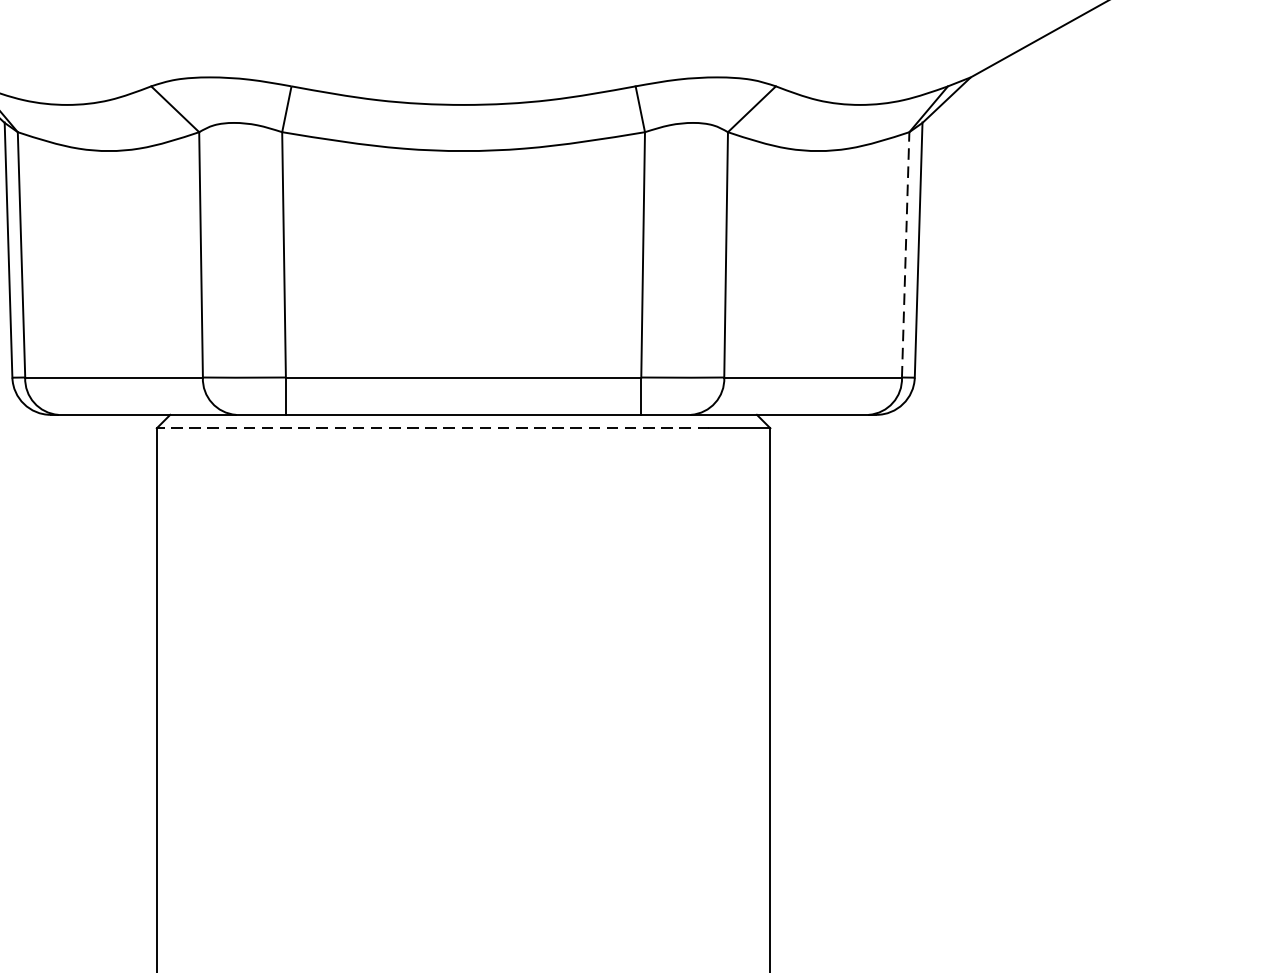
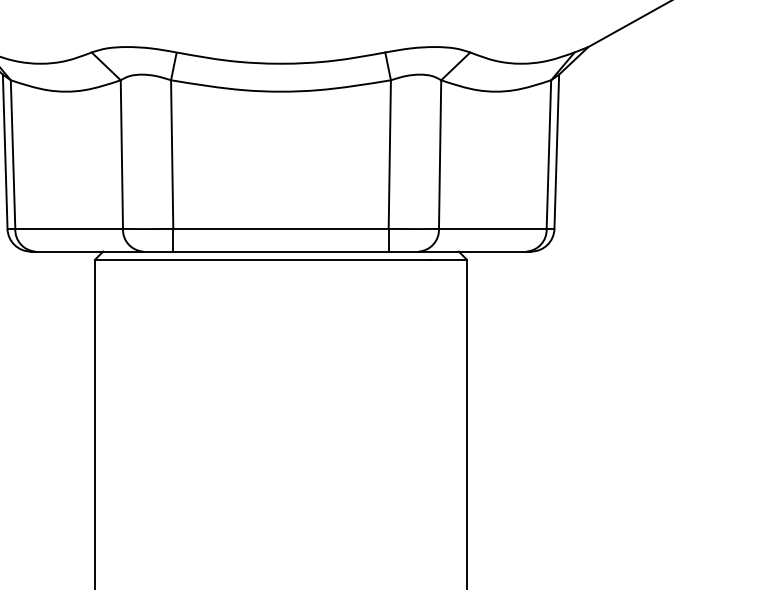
line: (904, 254) -> (548, 154), dashed -> solid
line: (431, 427) -> (261, 259), dashed -> solid

